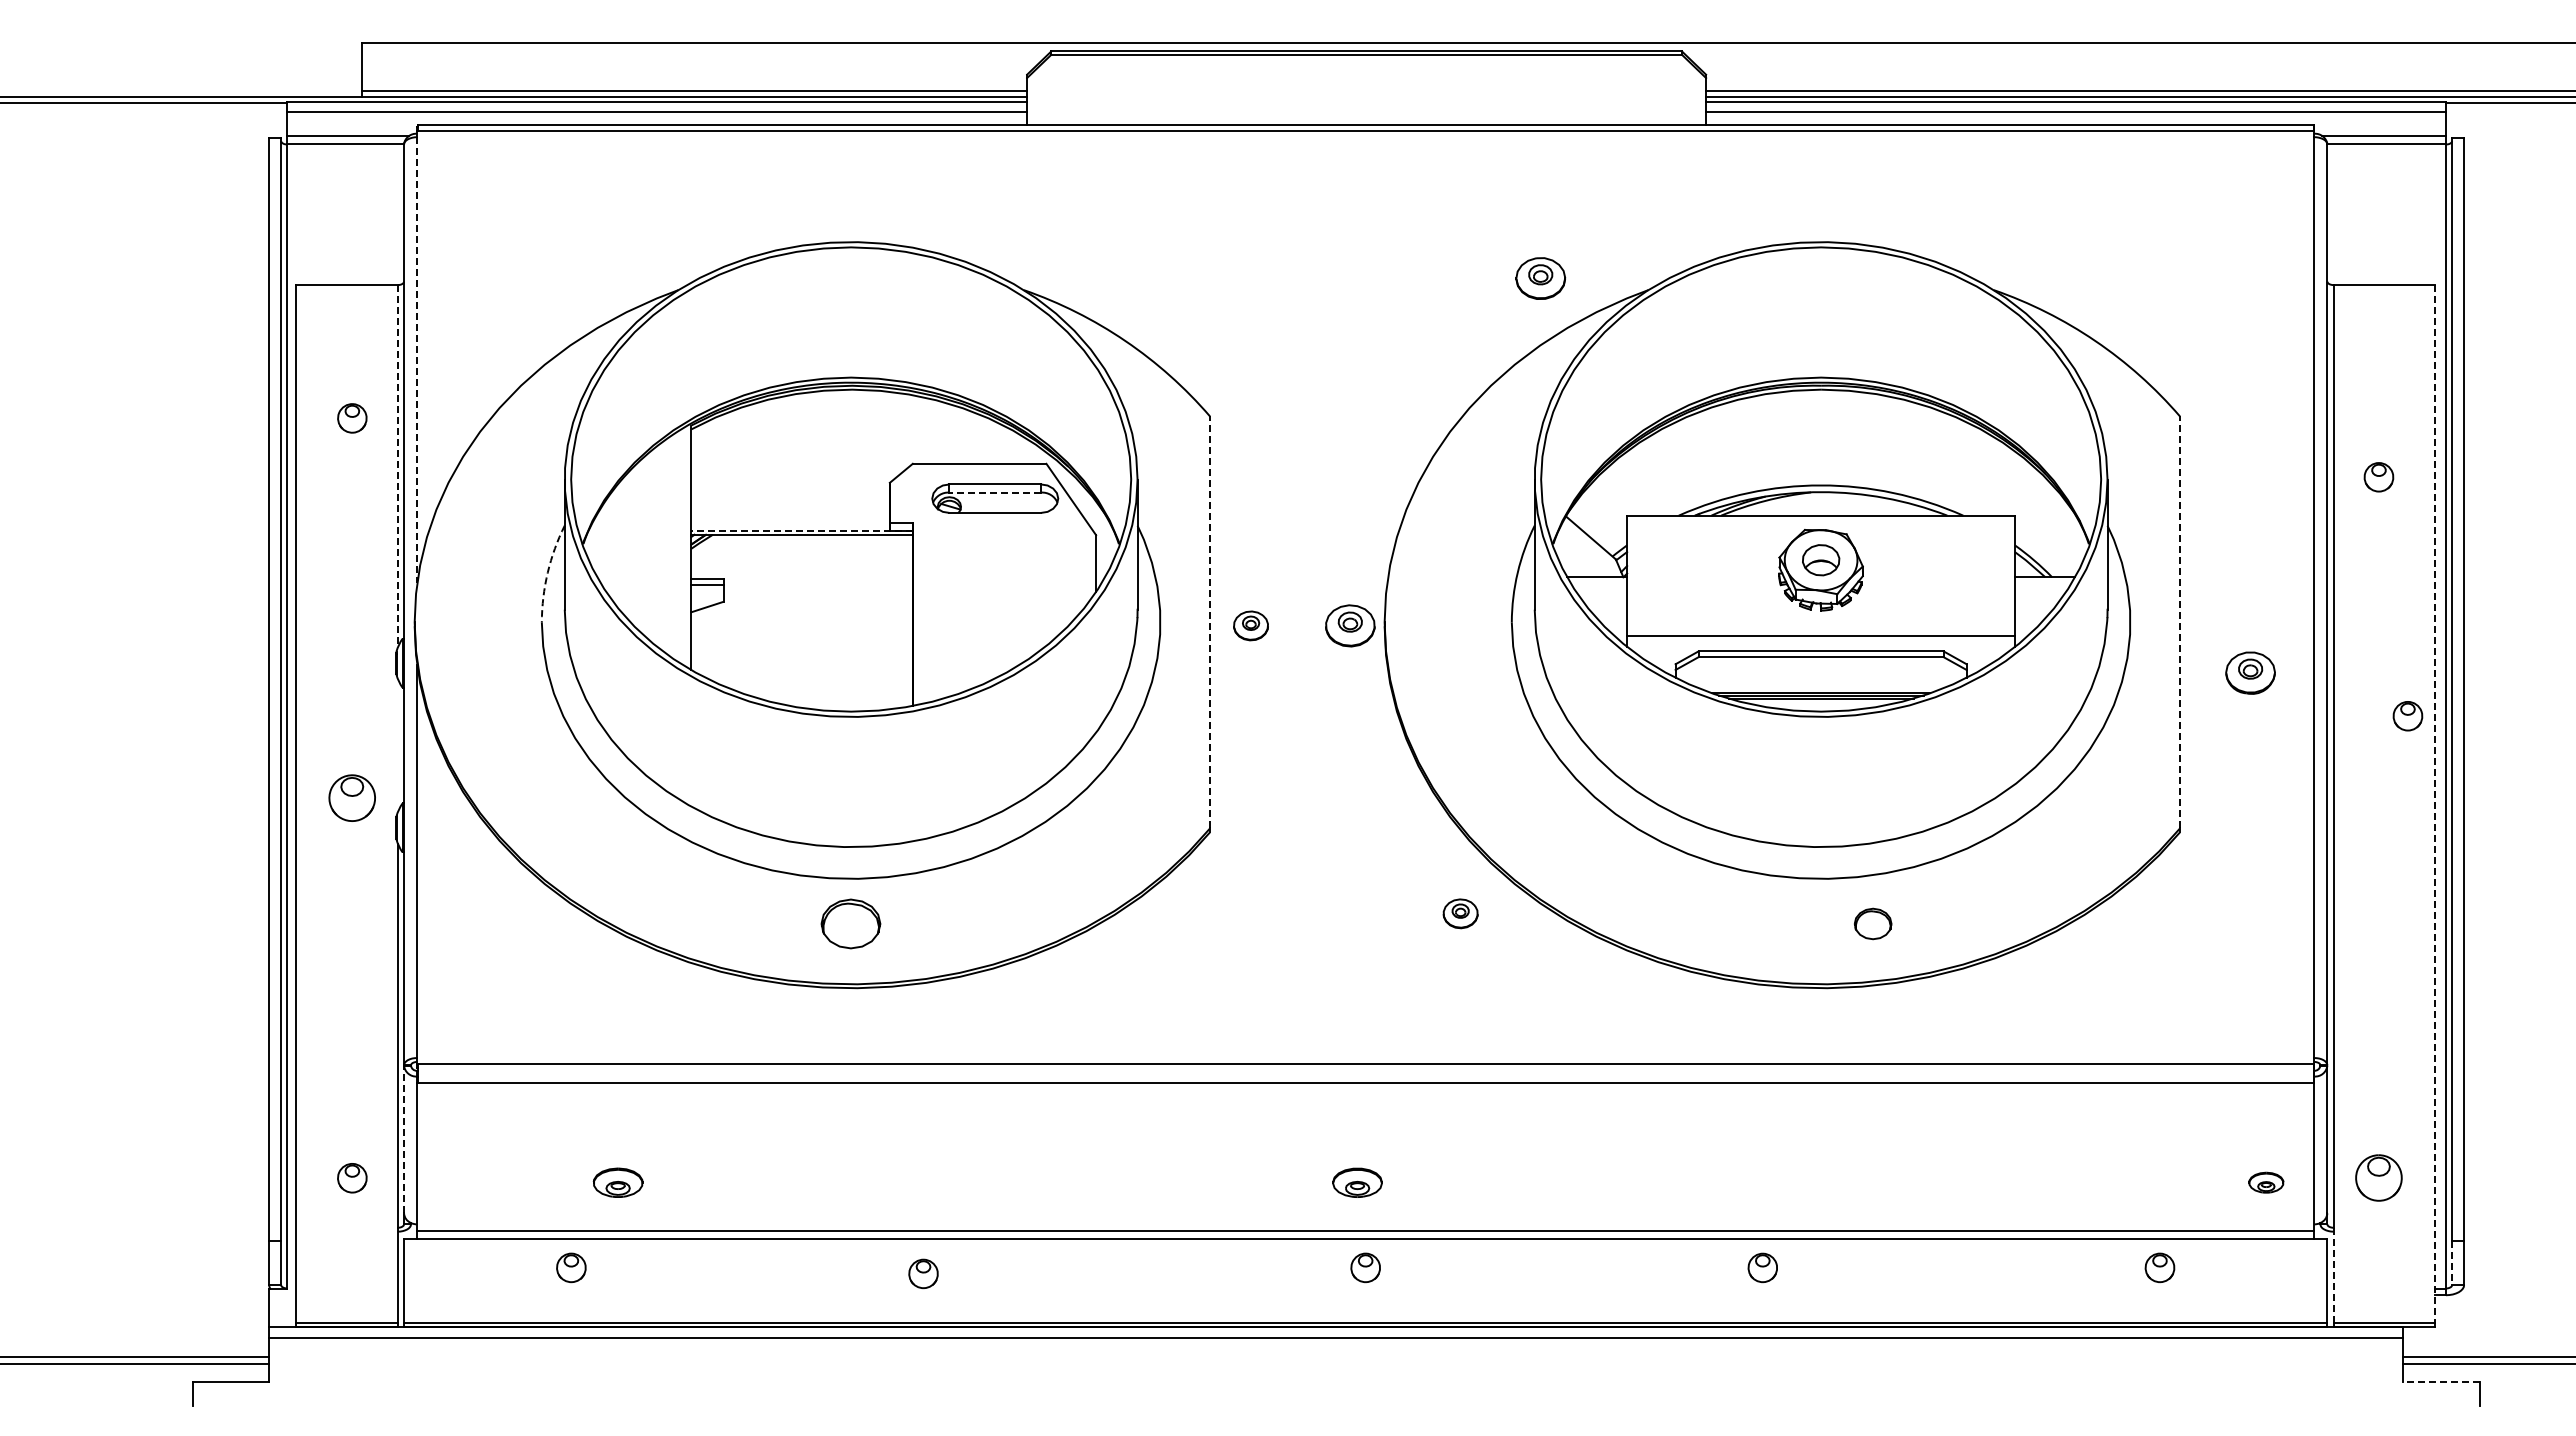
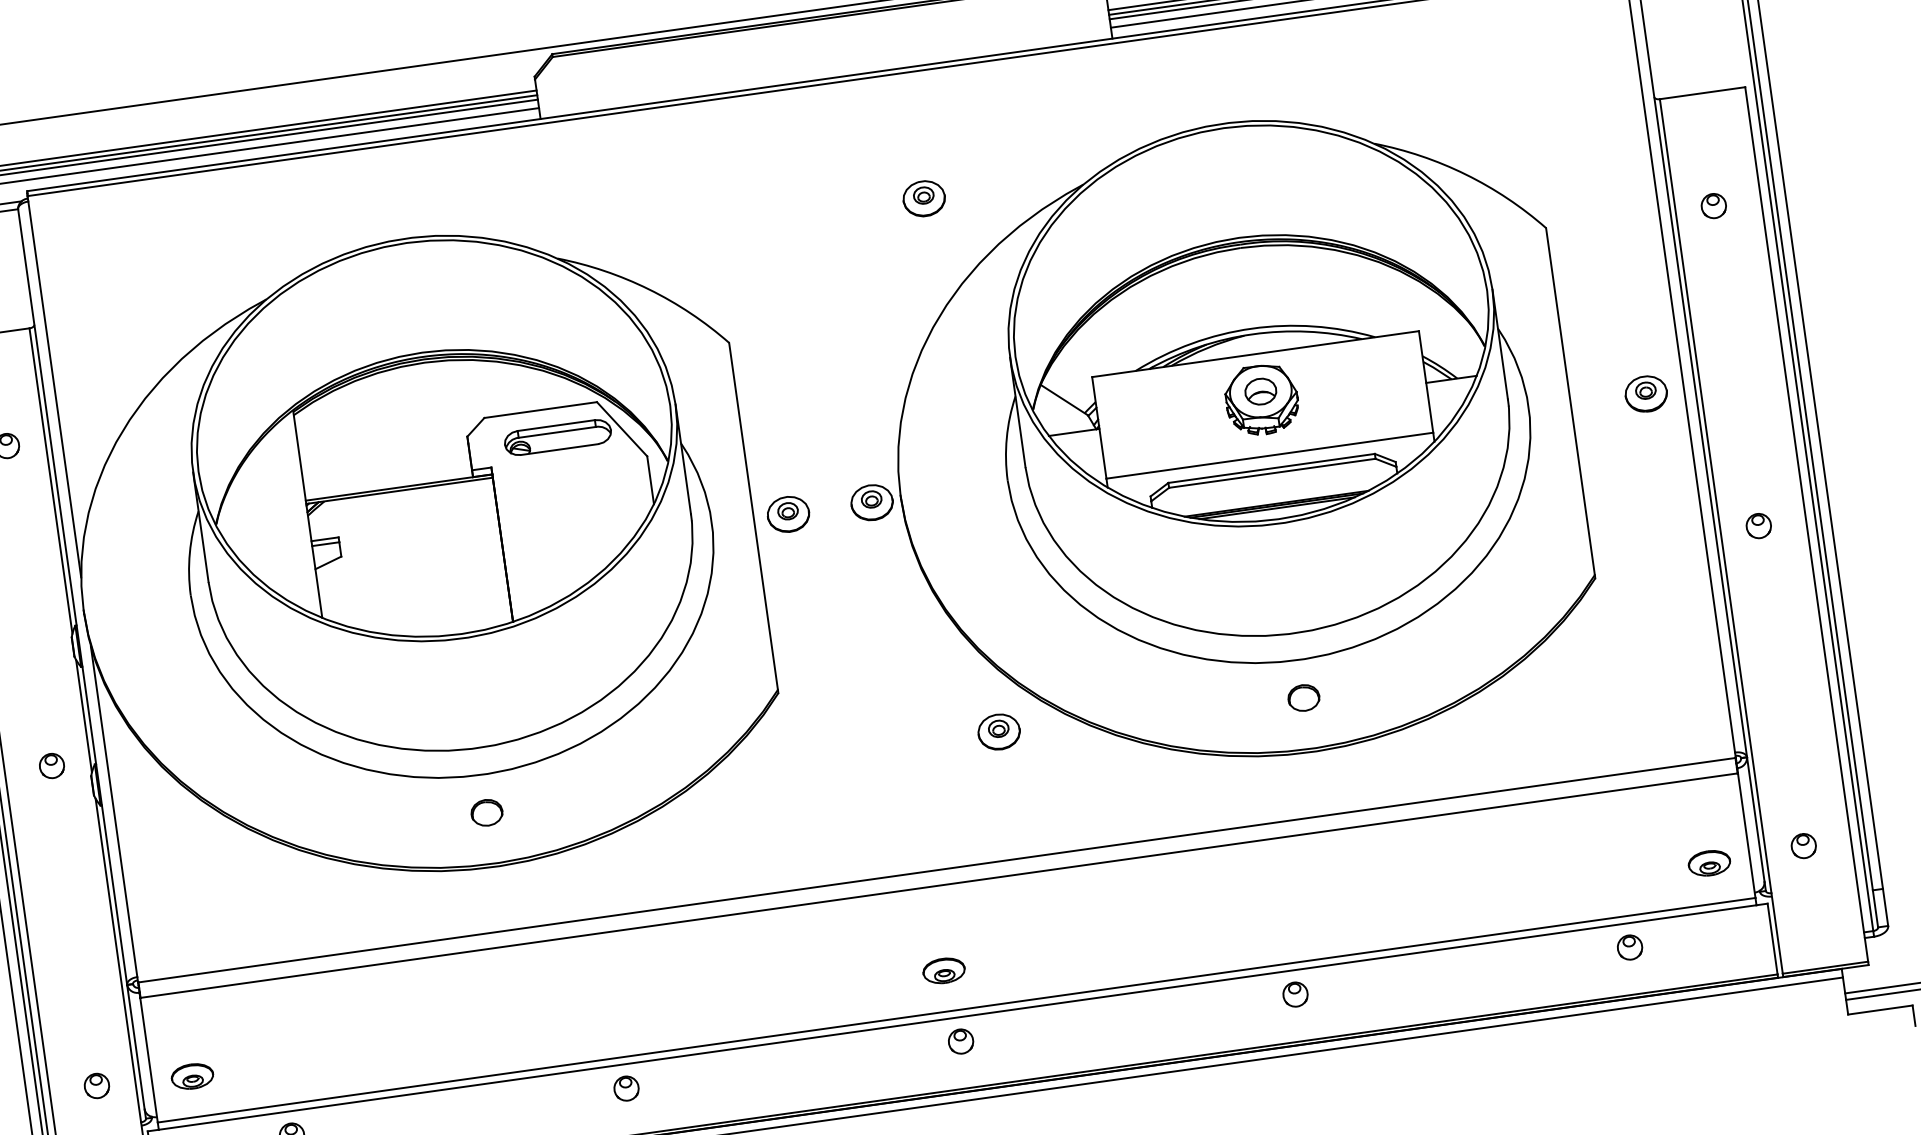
part: (1540, 278) -> (924, 198), moved
line: (417, 360) -> (55, 389), dashed -> solid
line: (397, 466) -> (50, 481), dashed -> solid
part: (2378, 477) -> (1713, 206), moved
line: (995, 492) -> (557, 432), dashed -> solid
line: (802, 530) -> (399, 487), dashed -> solid
arc: (547, 572) -> (189, 552), dashed -> solid
line: (1210, 622) -> (753, 516), dashed -> solid
line: (2180, 622) -> (1570, 401), dashed -> solid
part: (1250, 625) -> (787, 514), size x1.43
part: (2250, 672) -> (1646, 393), moved
part: (2407, 716) -> (1758, 526), moved
line: (397, 745) -> (83, 716), added
part: (352, 798) -> (52, 766), size x0.62
line: (2434, 804) -> (1806, 524), dashed -> solid
part: (1460, 913) -> (998, 731), size x1.43
part: (851, 923) -> (487, 812), size x0.62
part: (1873, 923) -> (1304, 697), moved
line: (404, 1139) -> (136, 1047), dashed -> solid
part: (2378, 1178) -> (1803, 846), size x0.62
part: (617, 1182) -> (191, 1076), moved
part: (2266, 1182) -> (1709, 863), size x1.43
line: (2452, 1263) -> (1875, 909), dashed -> solid
part: (923, 1273) -> (626, 1088), moved
line: (2333, 1275) -> (1777, 933), dashed -> solid
line: (2440, 1381) -> (1879, 1010), dashed -> solid

